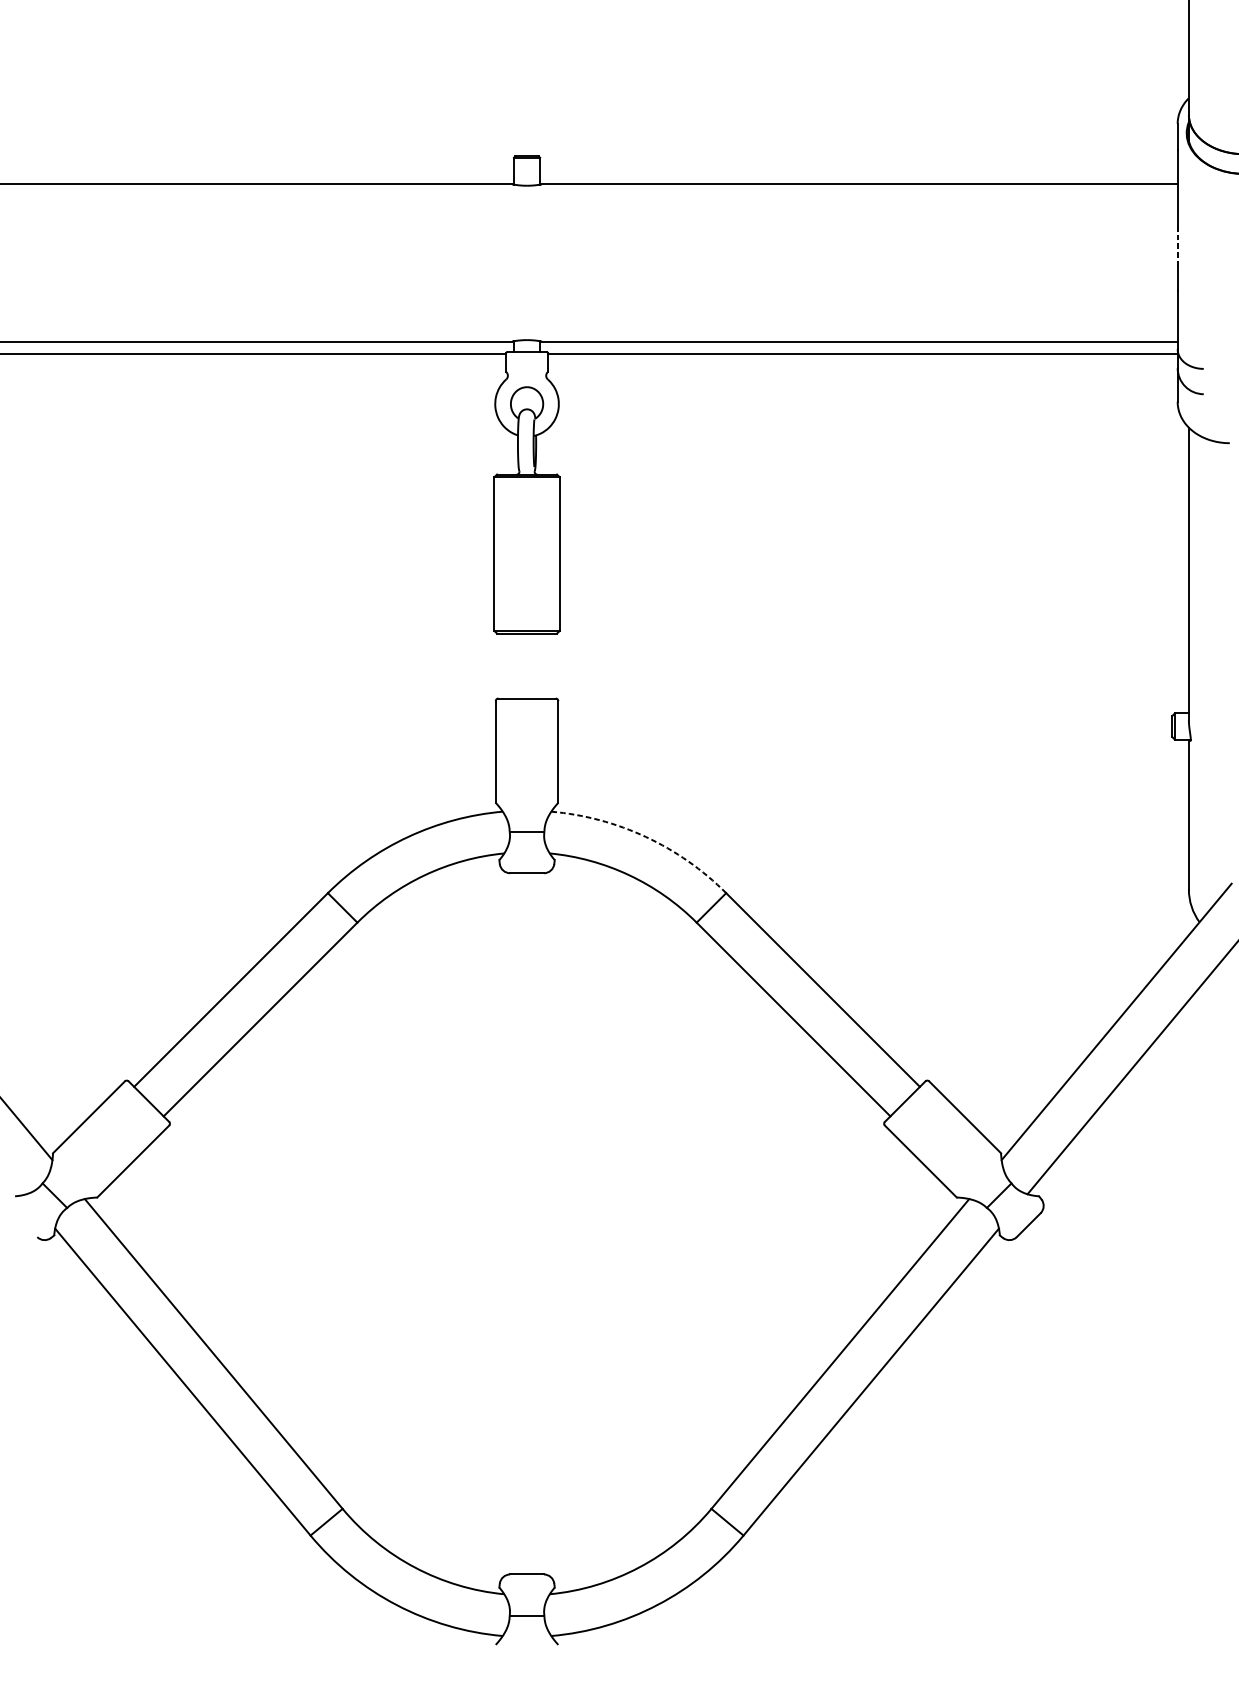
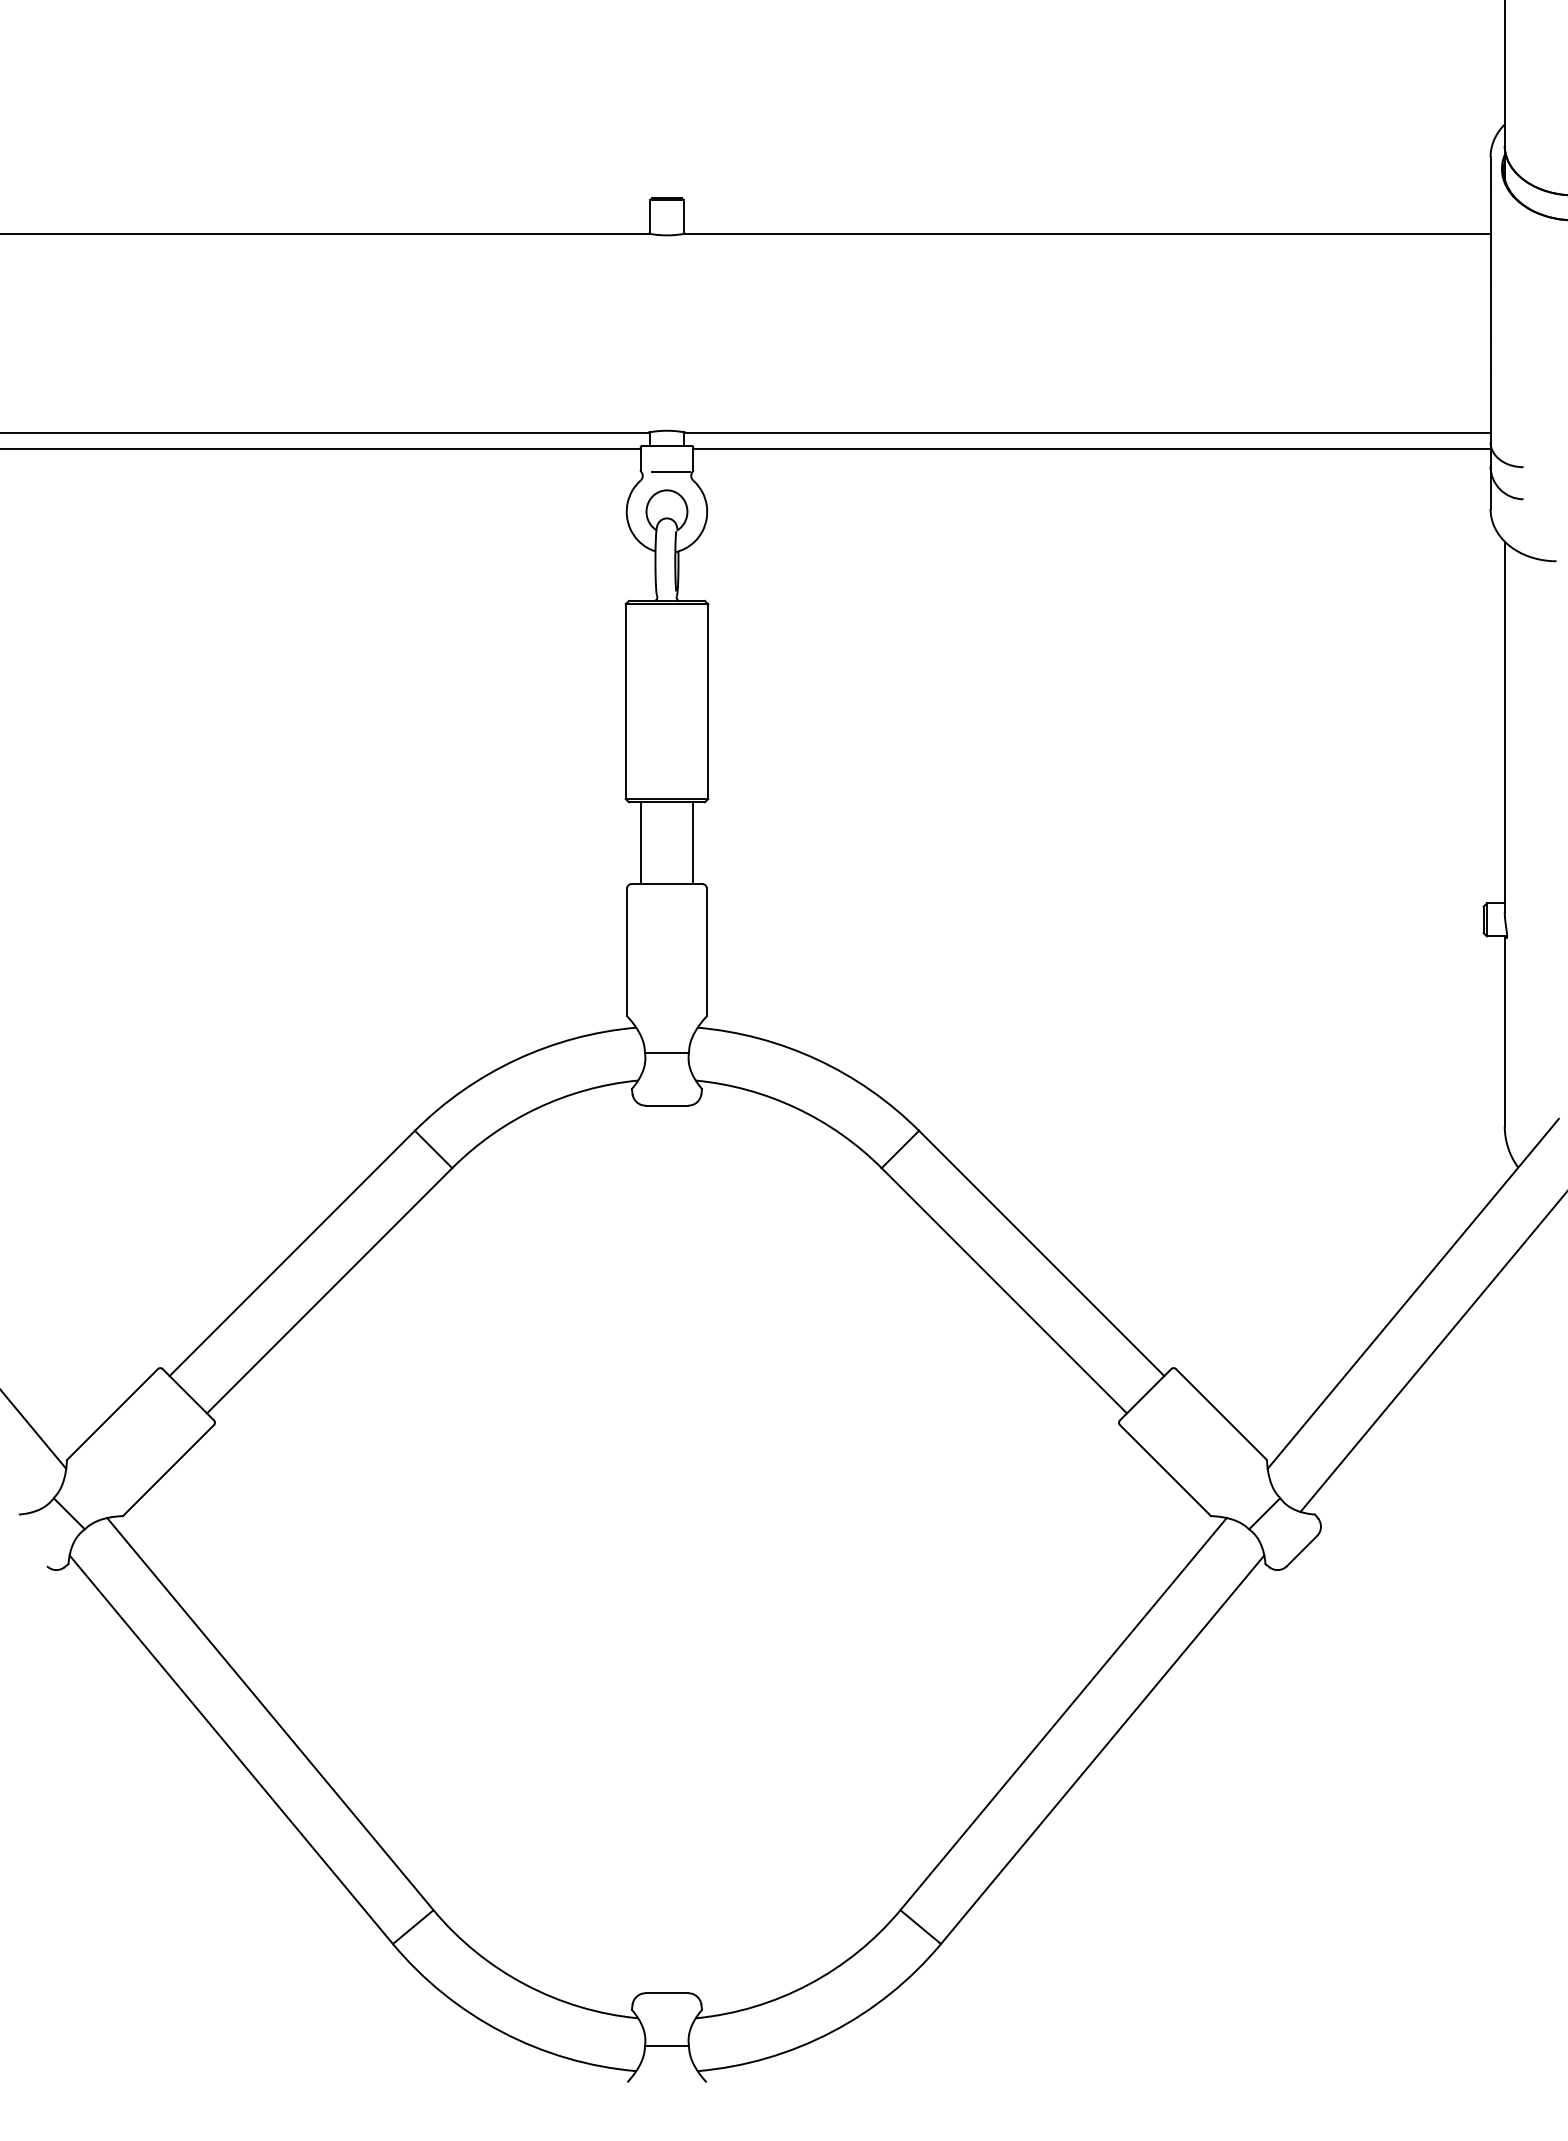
line: (1177, 245) -> (1490, 311), dashed -> solid
line: (529, 373) -> (670, 472), added
line: (506, 666) -> (640, 843), added
line: (548, 666) -> (693, 843), added
arc: (645, 836) -> (817, 1059), dashed -> solid

